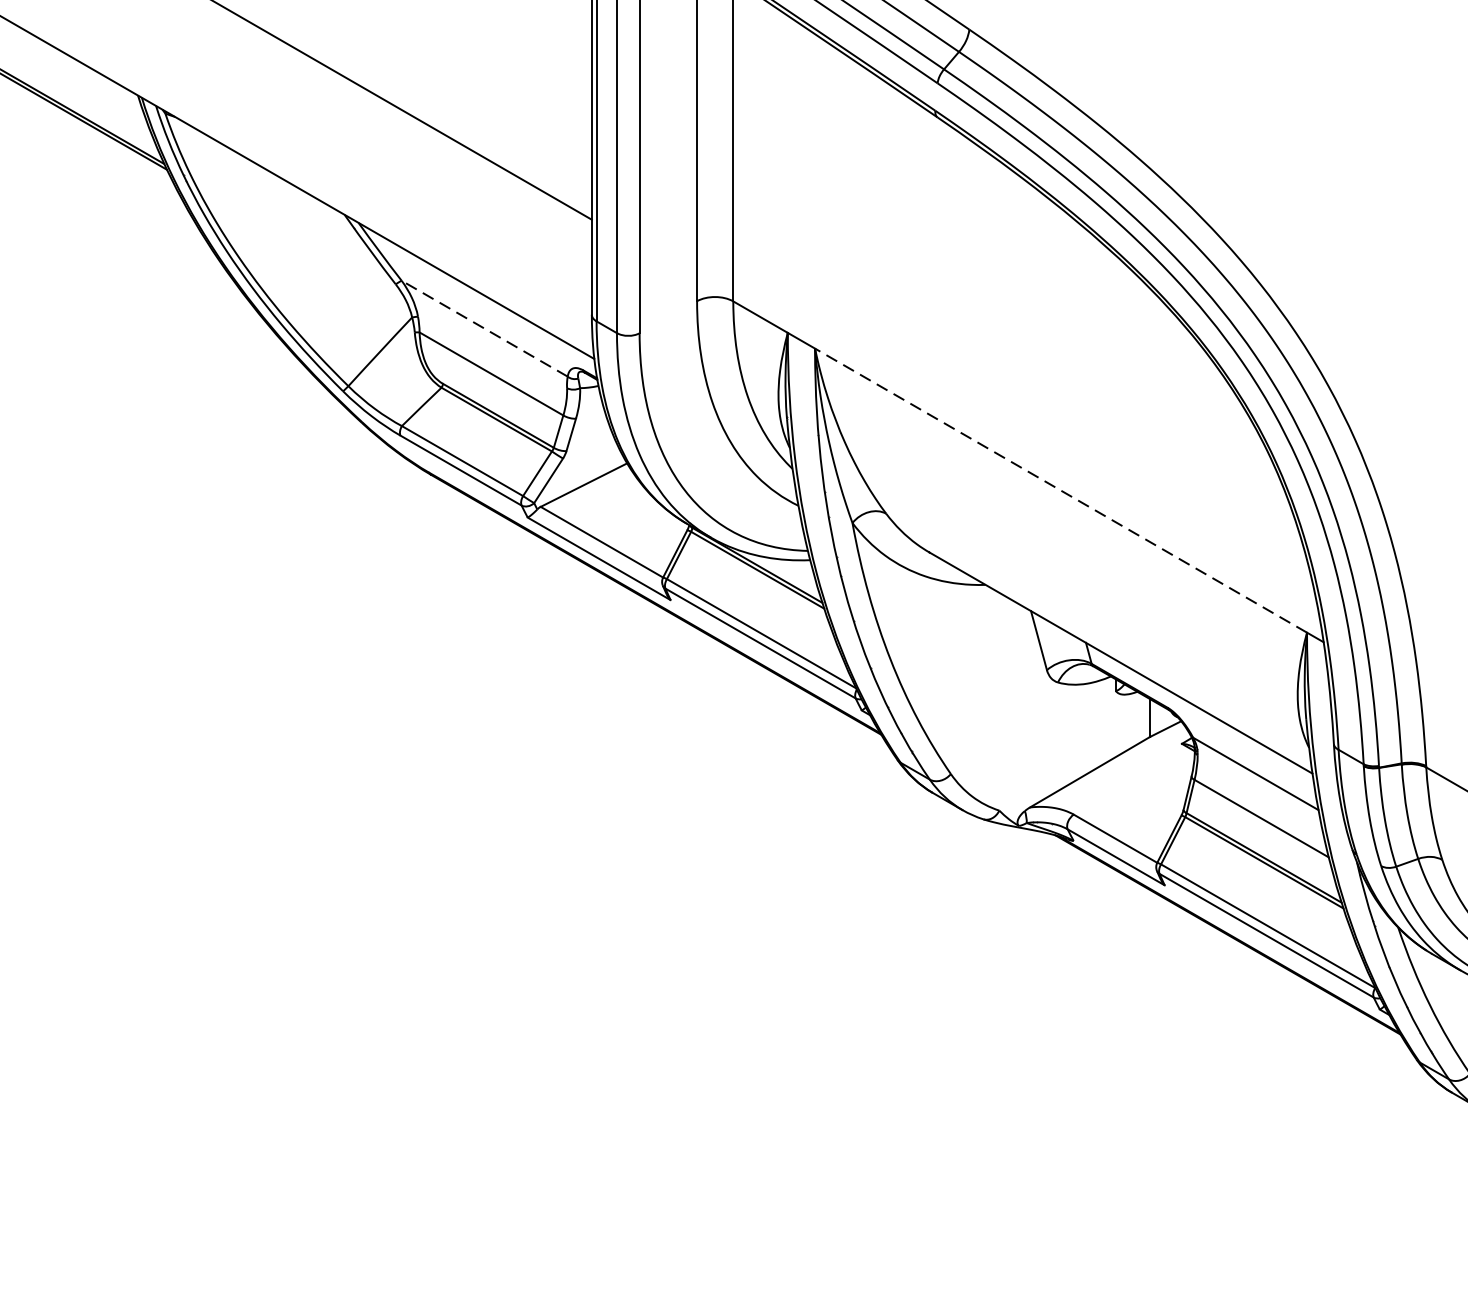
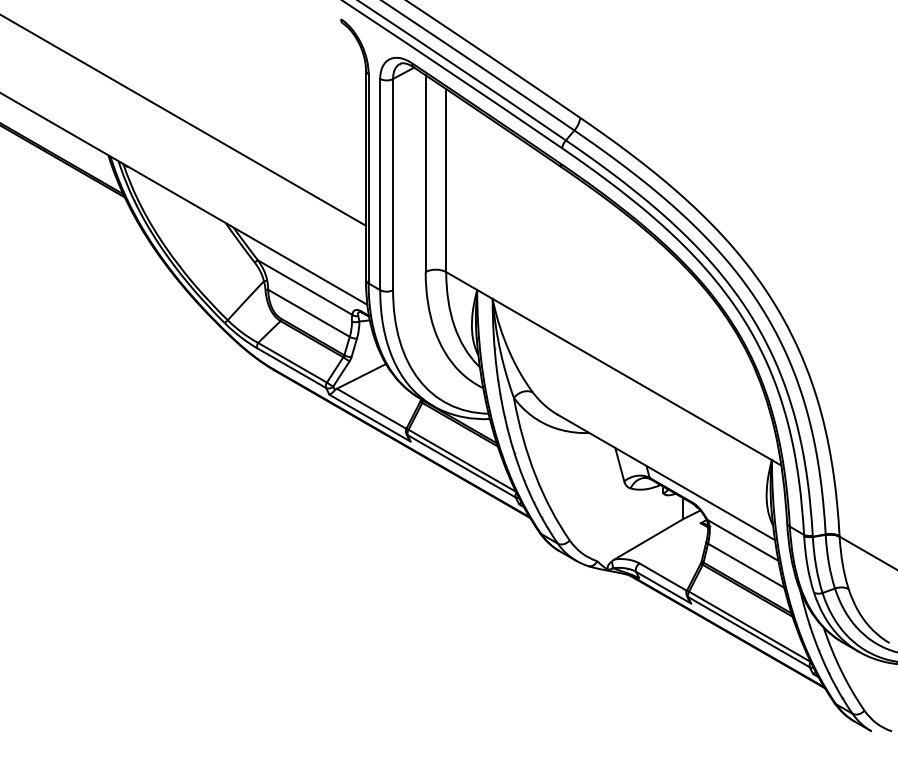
line: (483, 328) -> (304, 287), dashed -> solid
line: (1059, 490) -> (631, 379), dashed -> solid

